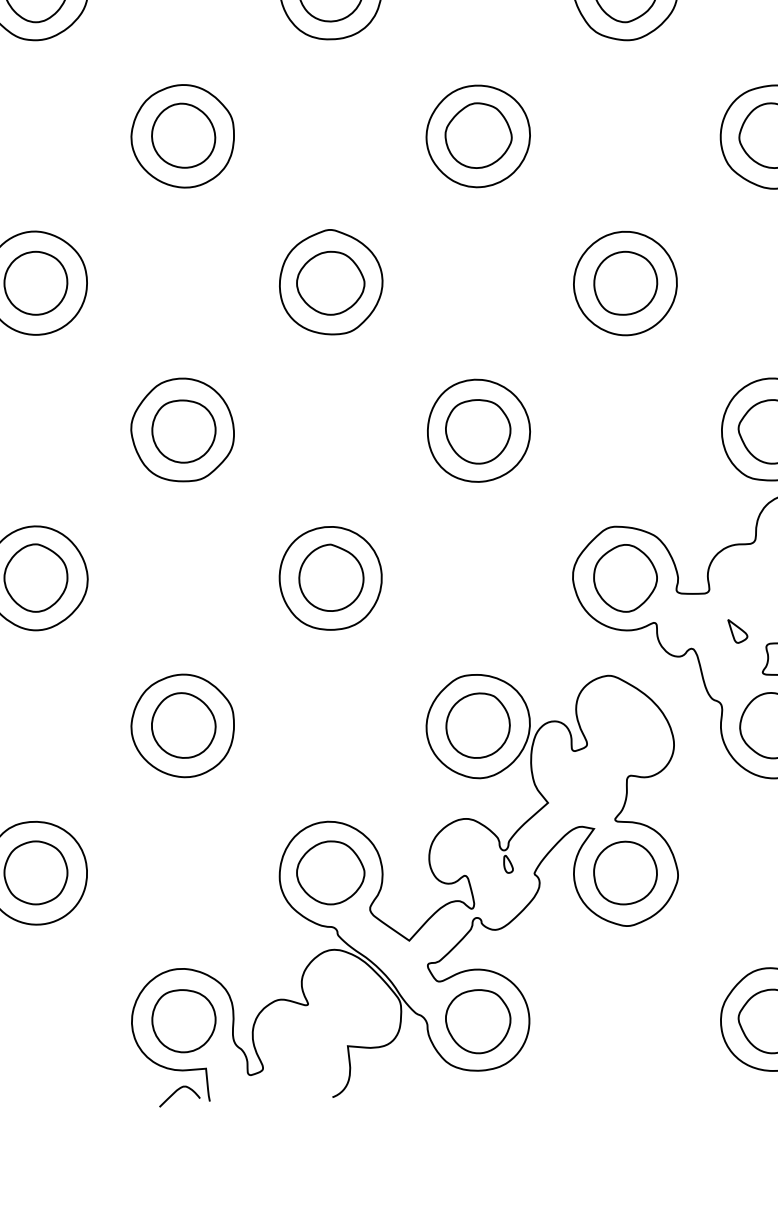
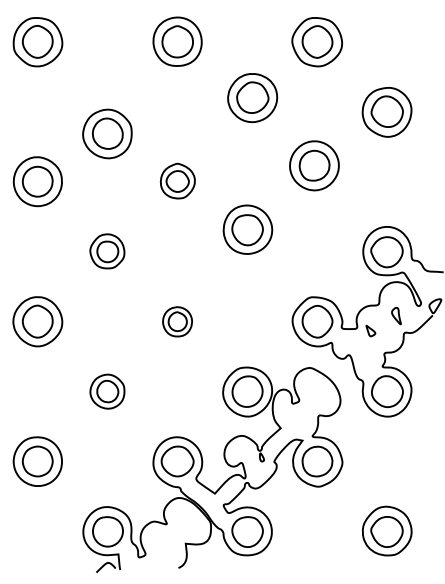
part: (182, 135) -> (107, 133), moved
part: (477, 137) -> (252, 98), moved
part: (330, 280) -> (177, 180), size x0.7
part: (625, 282) -> (314, 165), moved
part: (182, 430) -> (107, 251), size x0.7
part: (477, 430) -> (247, 229), moved
part: (330, 577) -> (177, 321), size x0.6
part: (737, 630) -> (370, 330), moved
part: (182, 725) -> (107, 391), size x0.7

